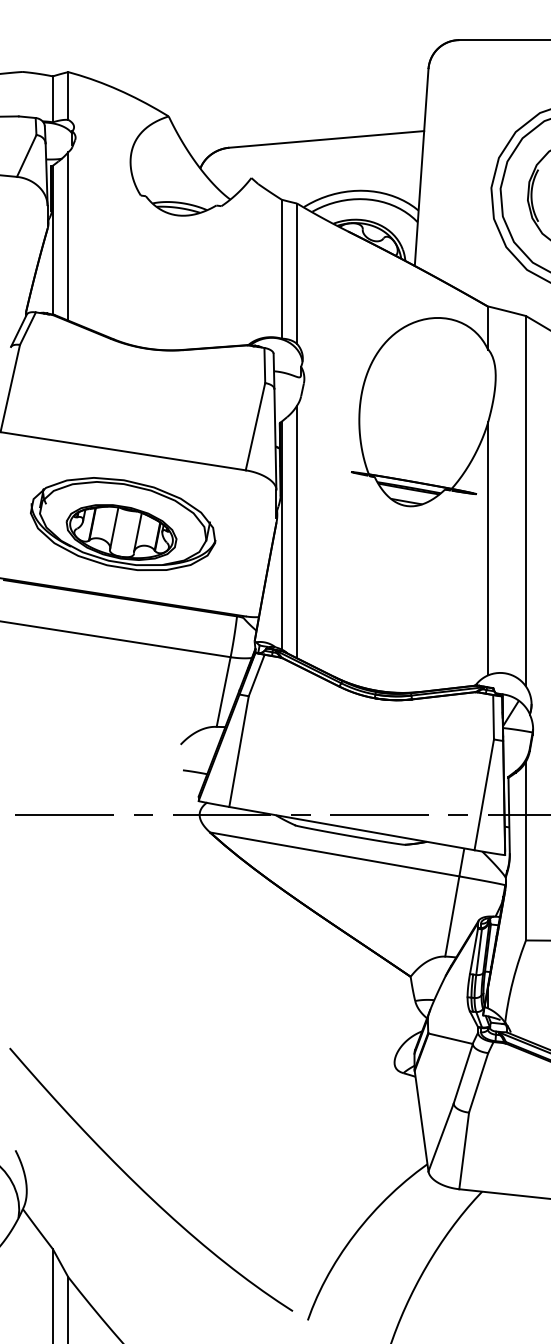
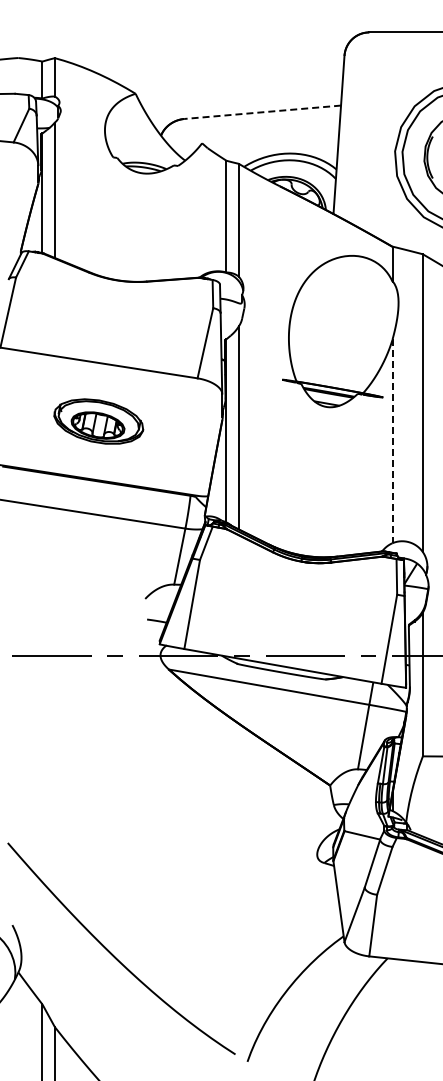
line: (326, 139) -> (262, 112), solid -> dashed
part: (122, 523) -> (98, 421), size x0.6
line: (488, 548) -> (392, 441), solid -> dashed

